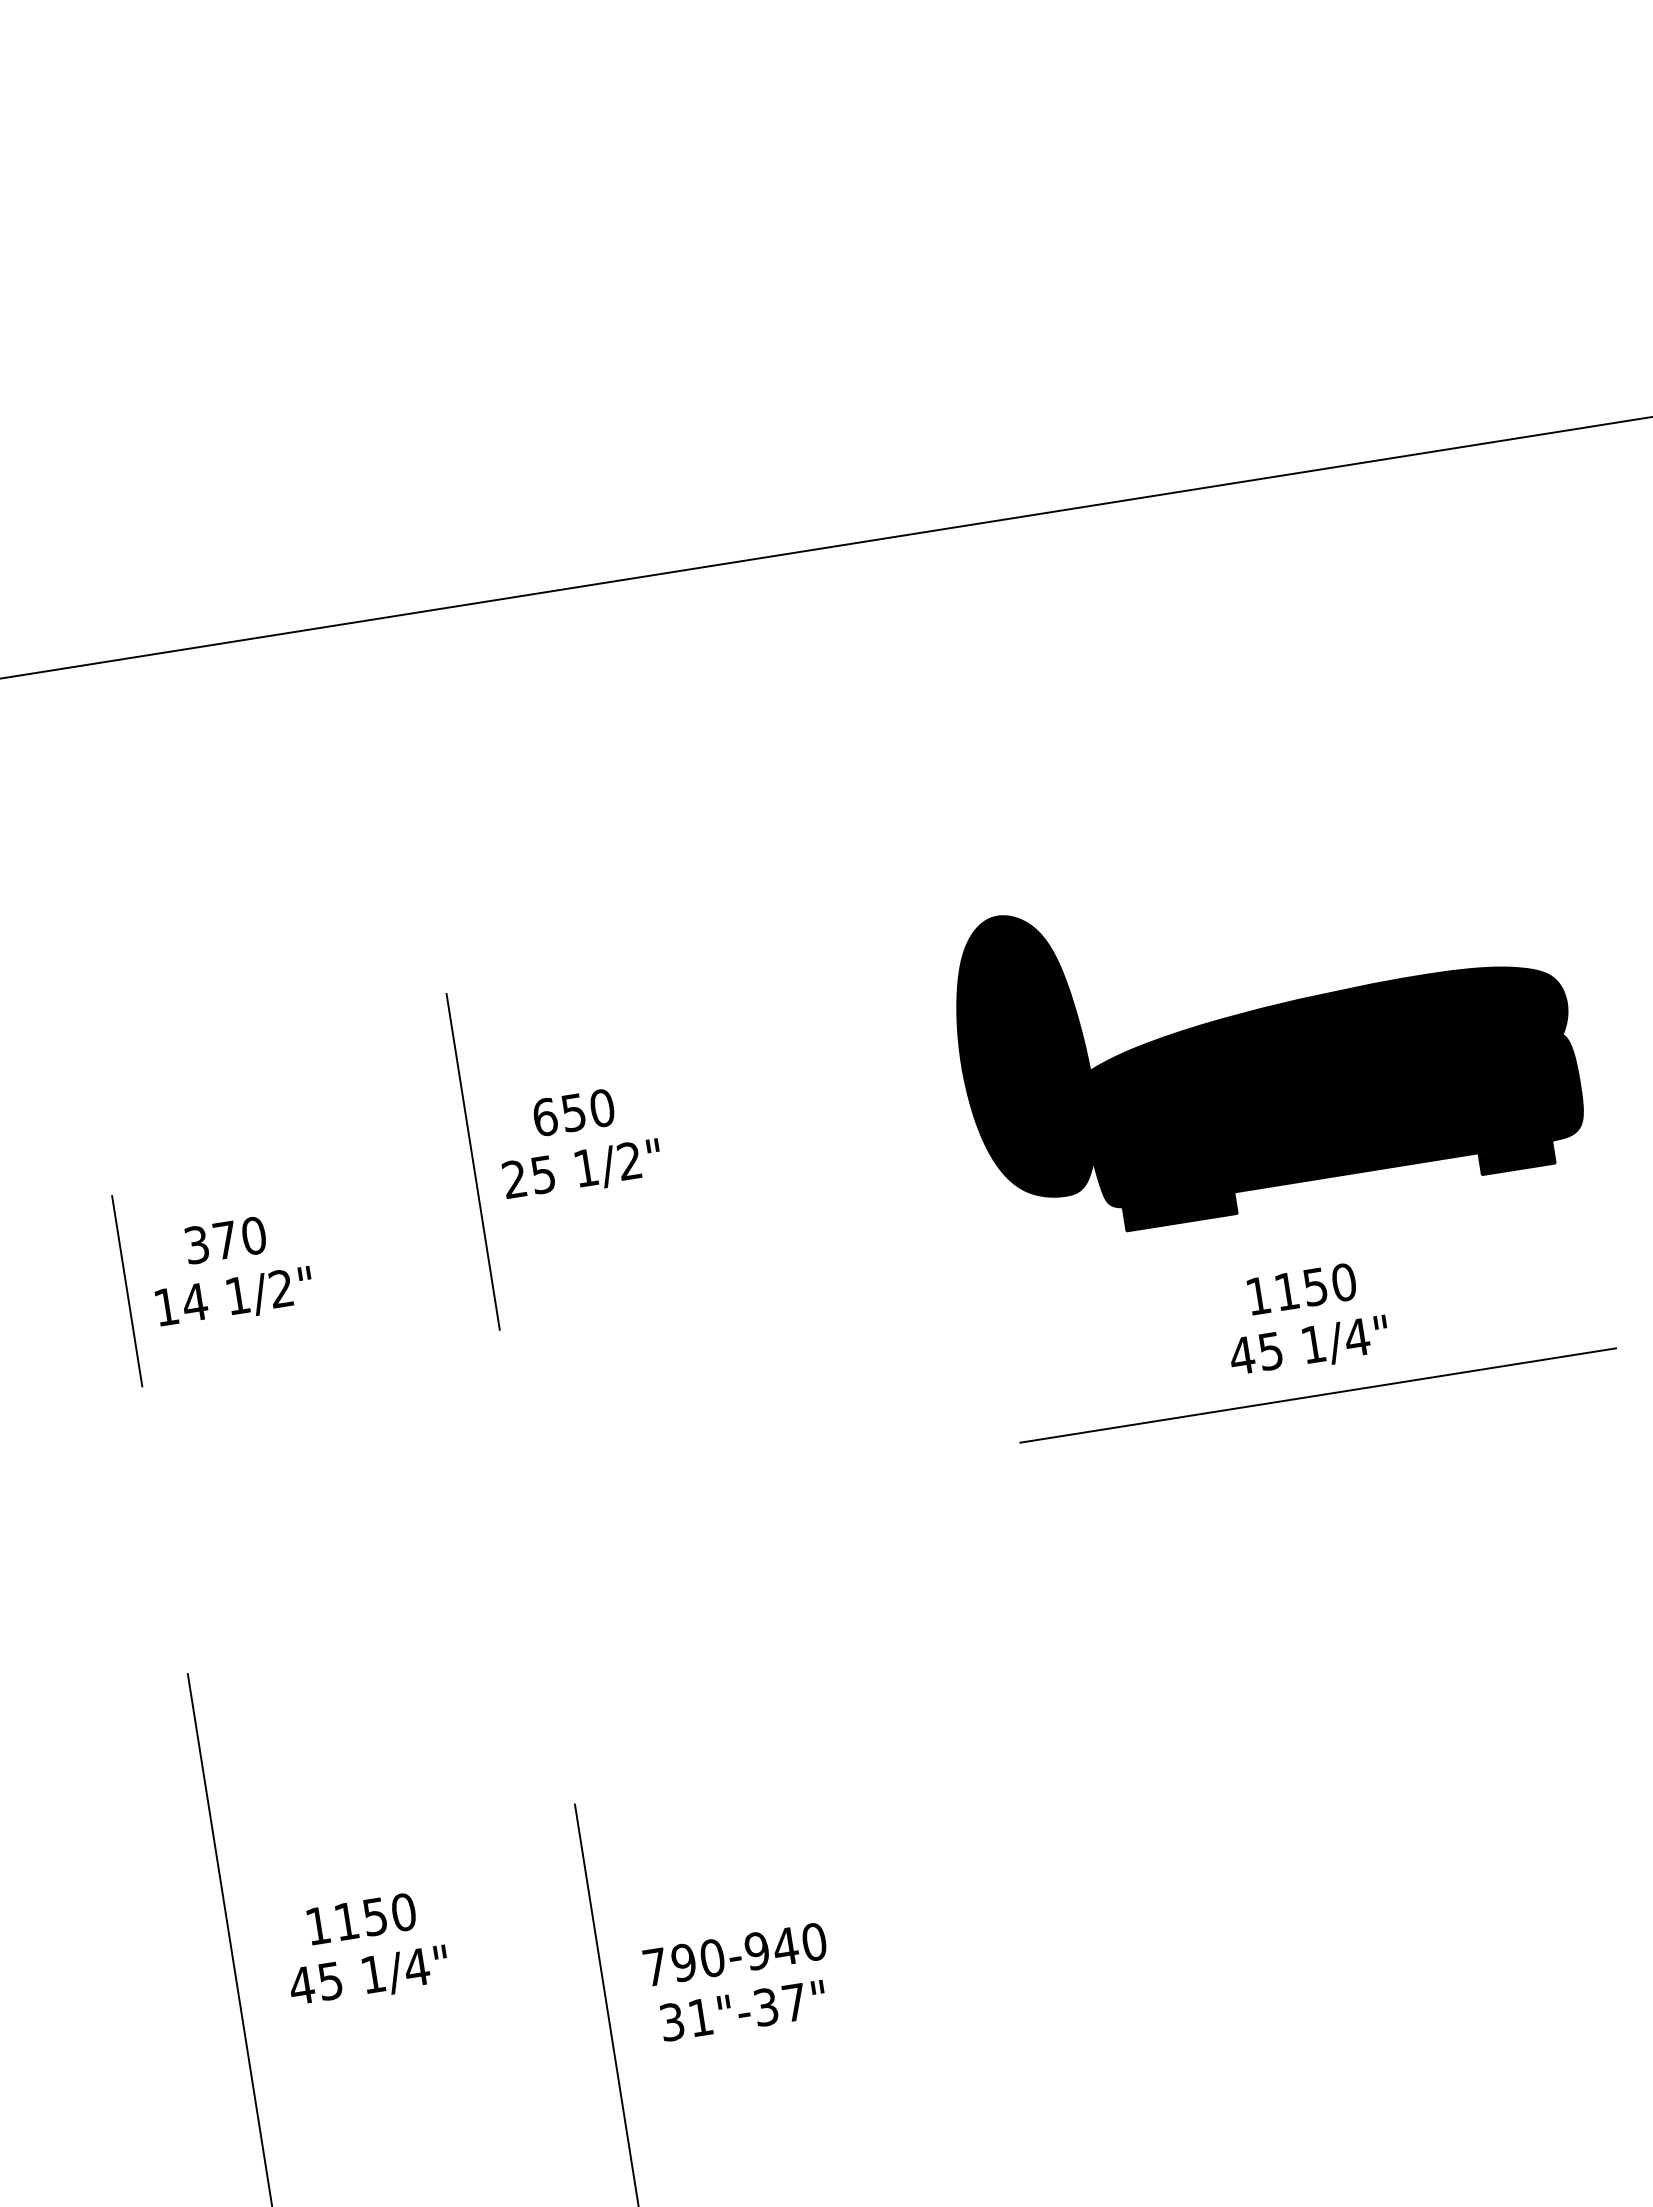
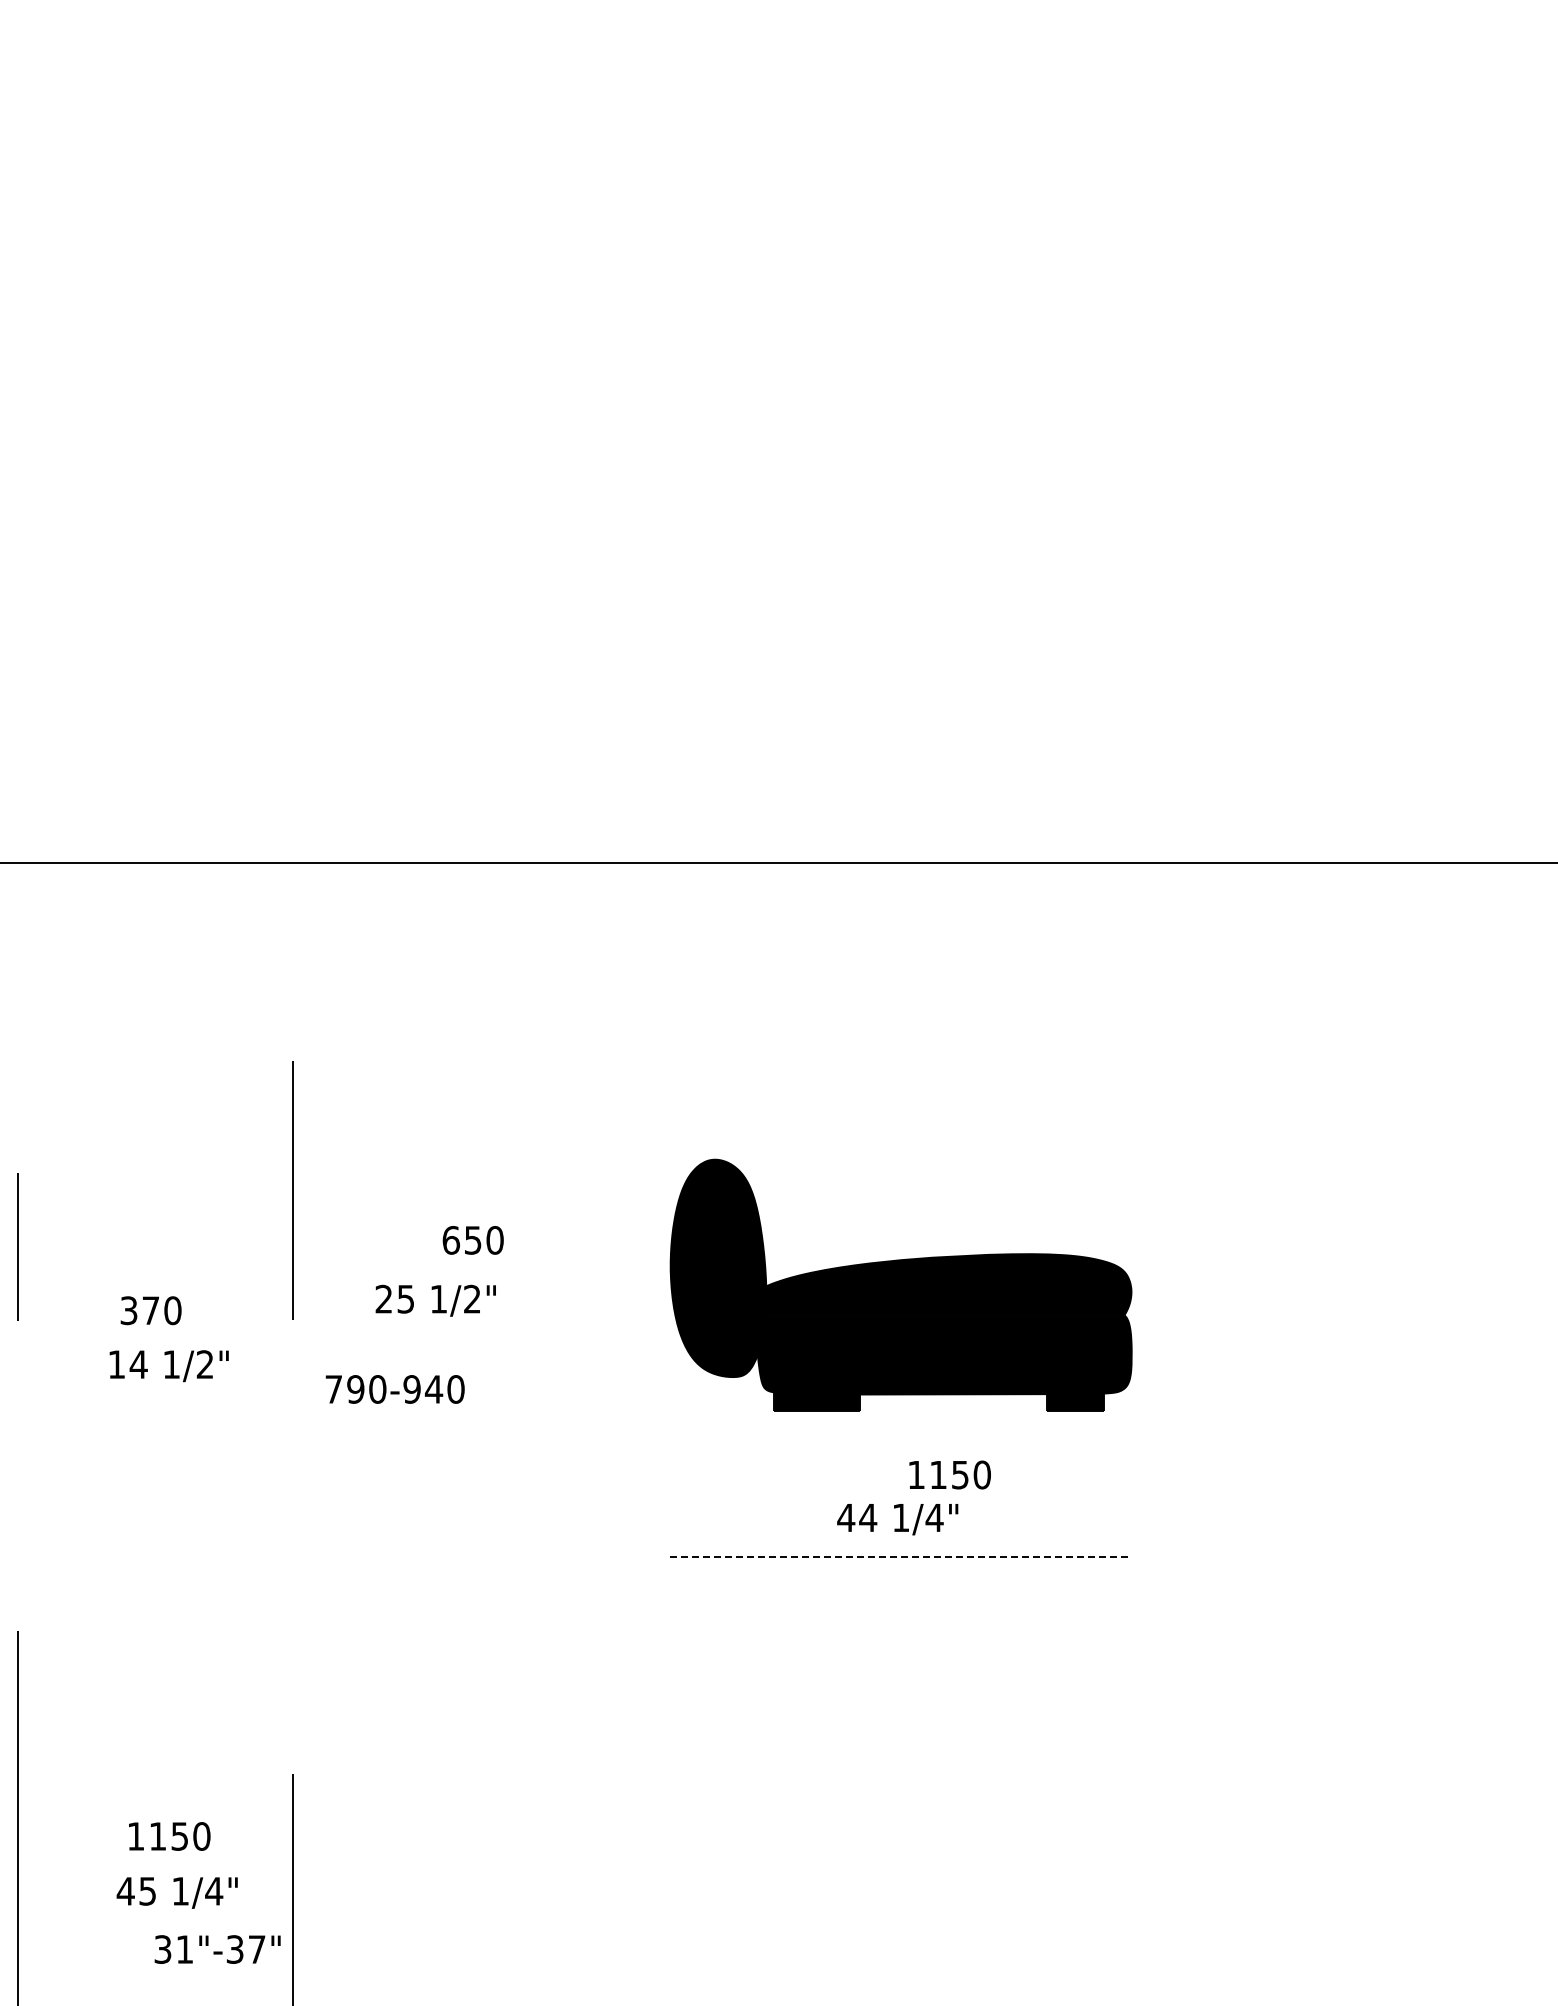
text: (572, 1113) -> (472, 1240), moved
line: (472, 1162) -> (292, 1190), moved
text: (582, 1170) -> (435, 1300), moved
text: (224, 1240) -> (150, 1310), moved
text: (1301, 1288) -> (949, 1474), moved
line: (126, 1290) -> (17, 1246), moved
text: (234, 1298) -> (168, 1366), moved
text: (1271, 1352) -> (868, 1518), 45 -> 44
line: (1318, 1395) -> (898, 1556), solid -> dashed
text: (361, 1919) -> (169, 1836), moved
text: (734, 1954) -> (394, 1389), moved
text: (368, 1976) -> (176, 1892), moved
text: (743, 2010) -> (217, 1949), moved

